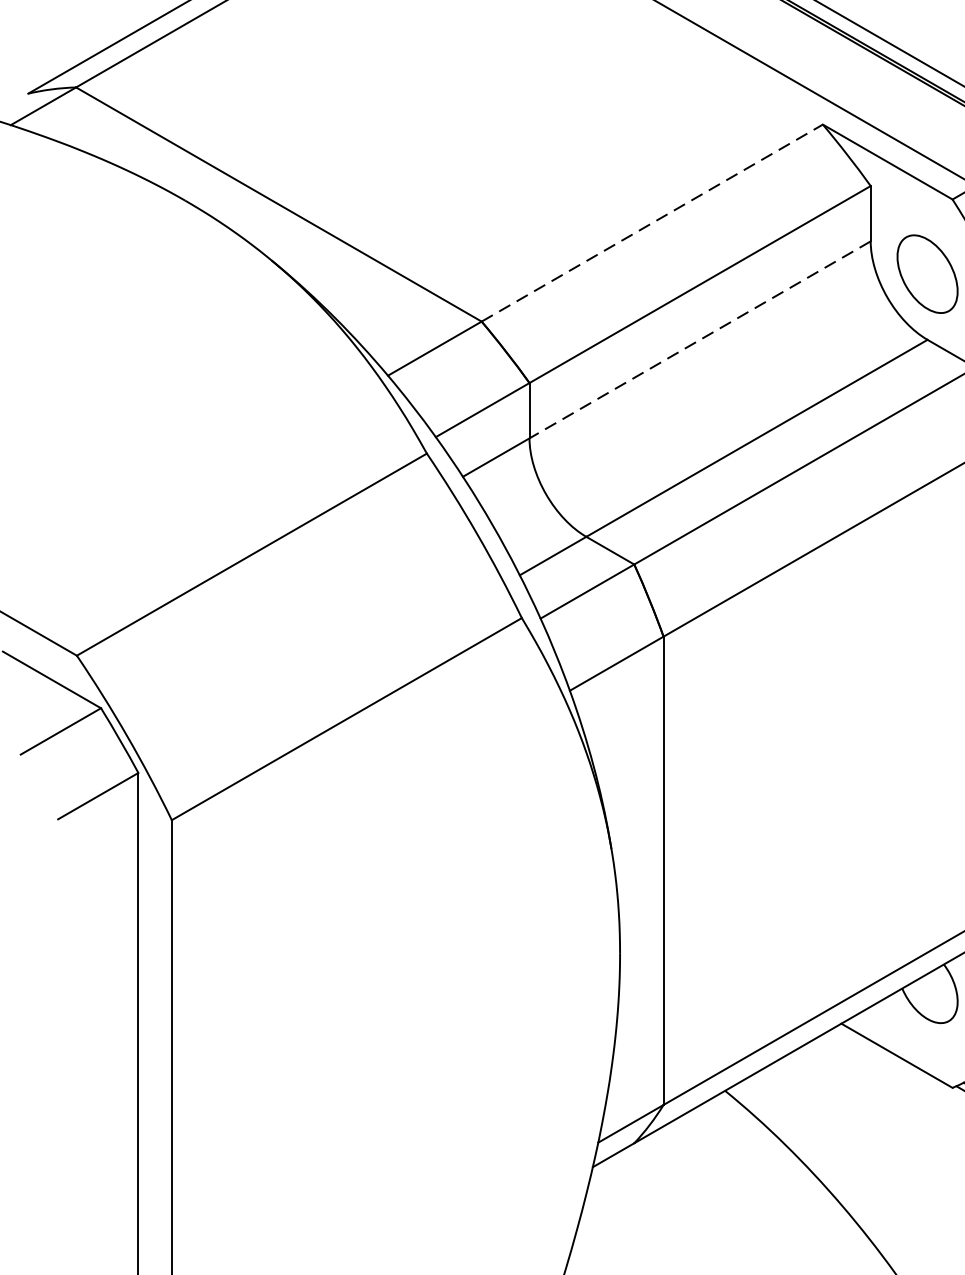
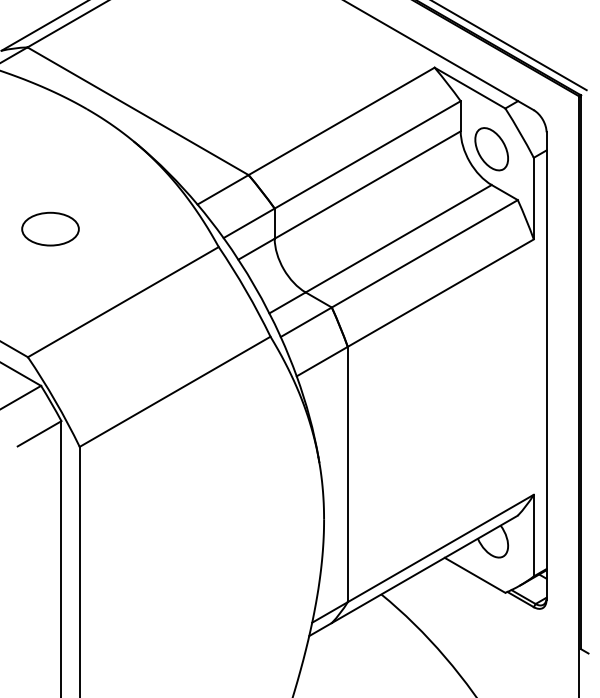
line: (653, 223) -> (342, 121), dashed -> solid
line: (699, 340) -> (367, 185), dashed -> solid
part: (118, 419) -> (50, 228), added

